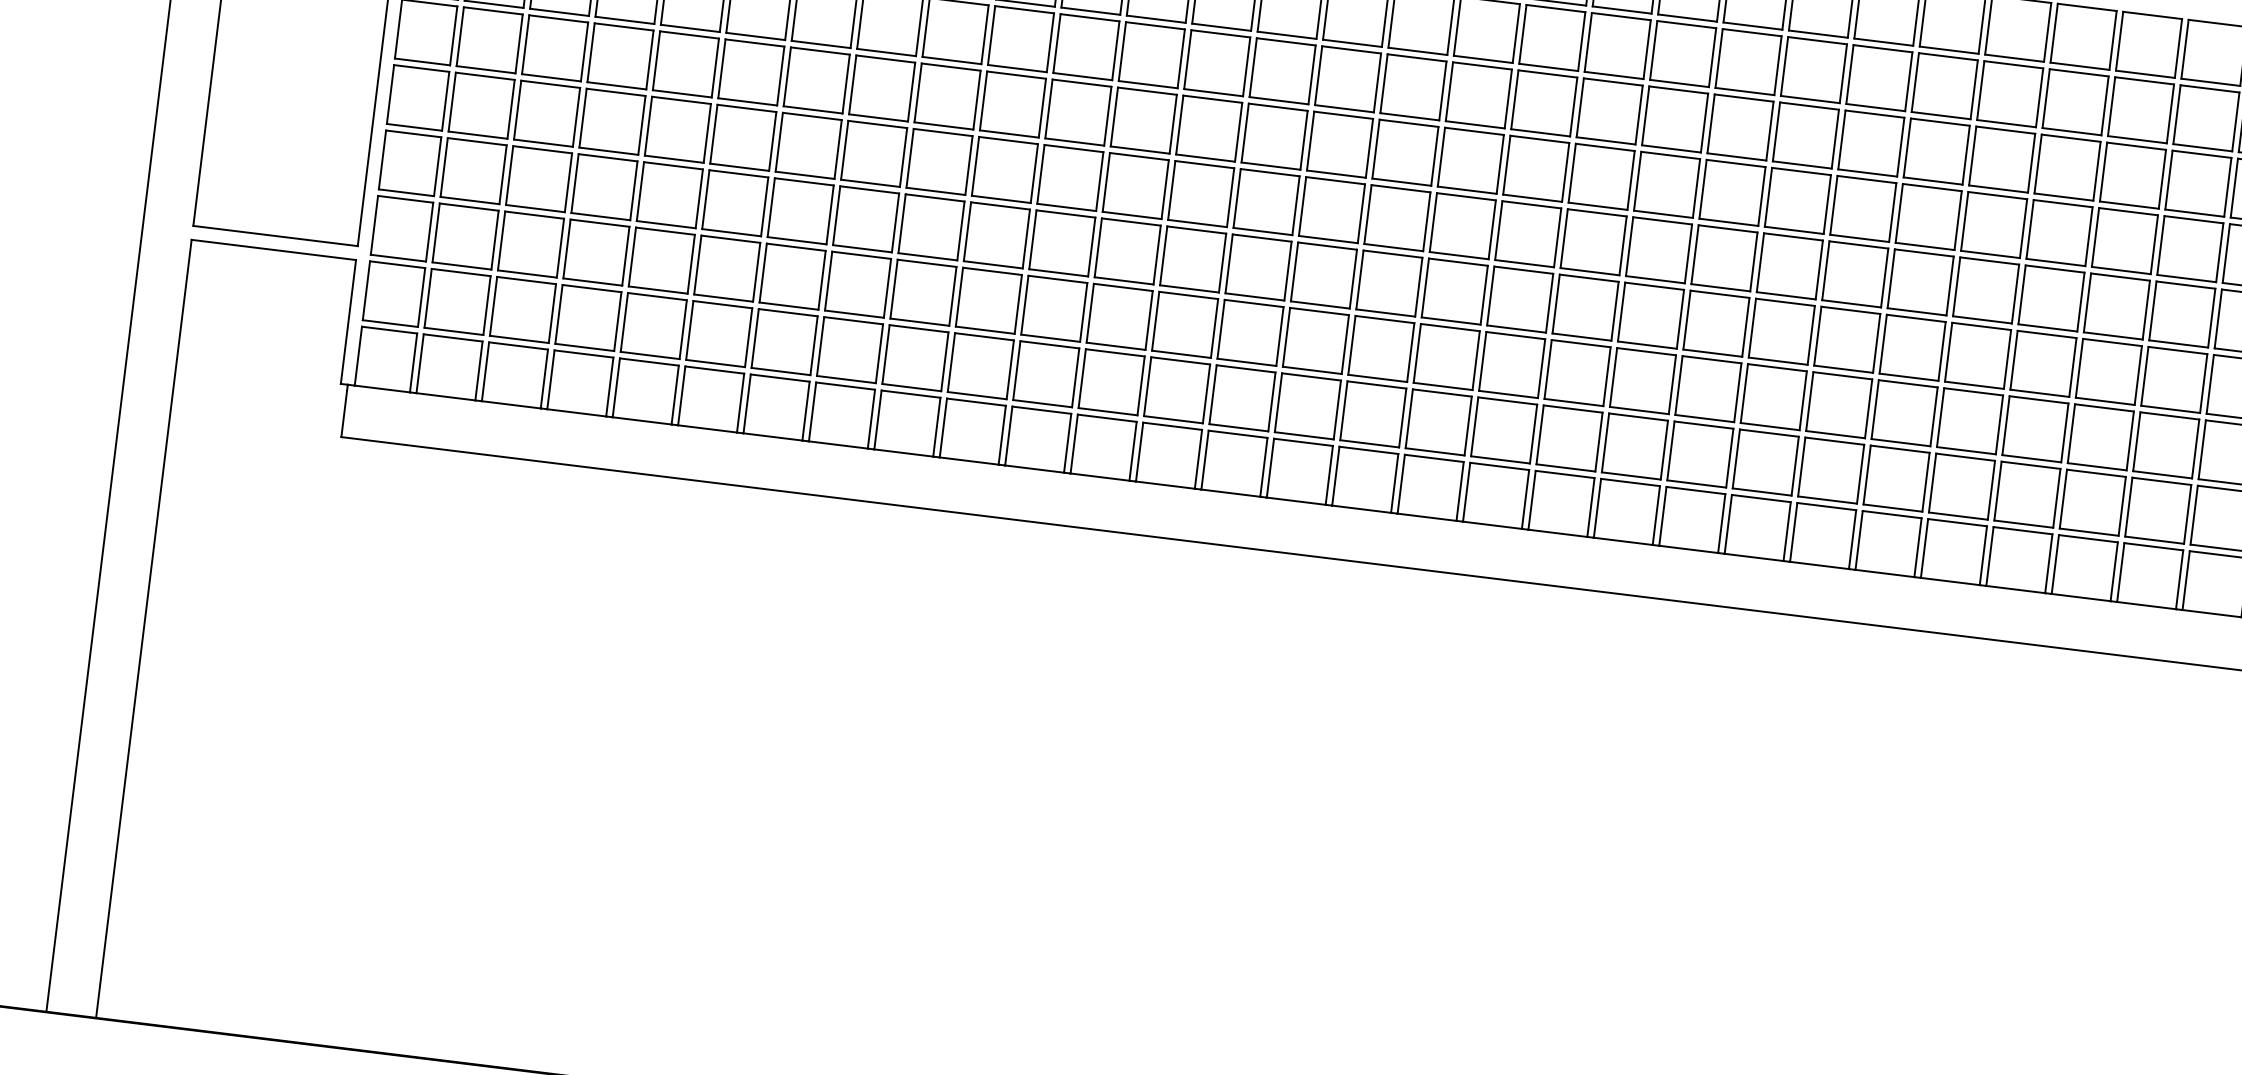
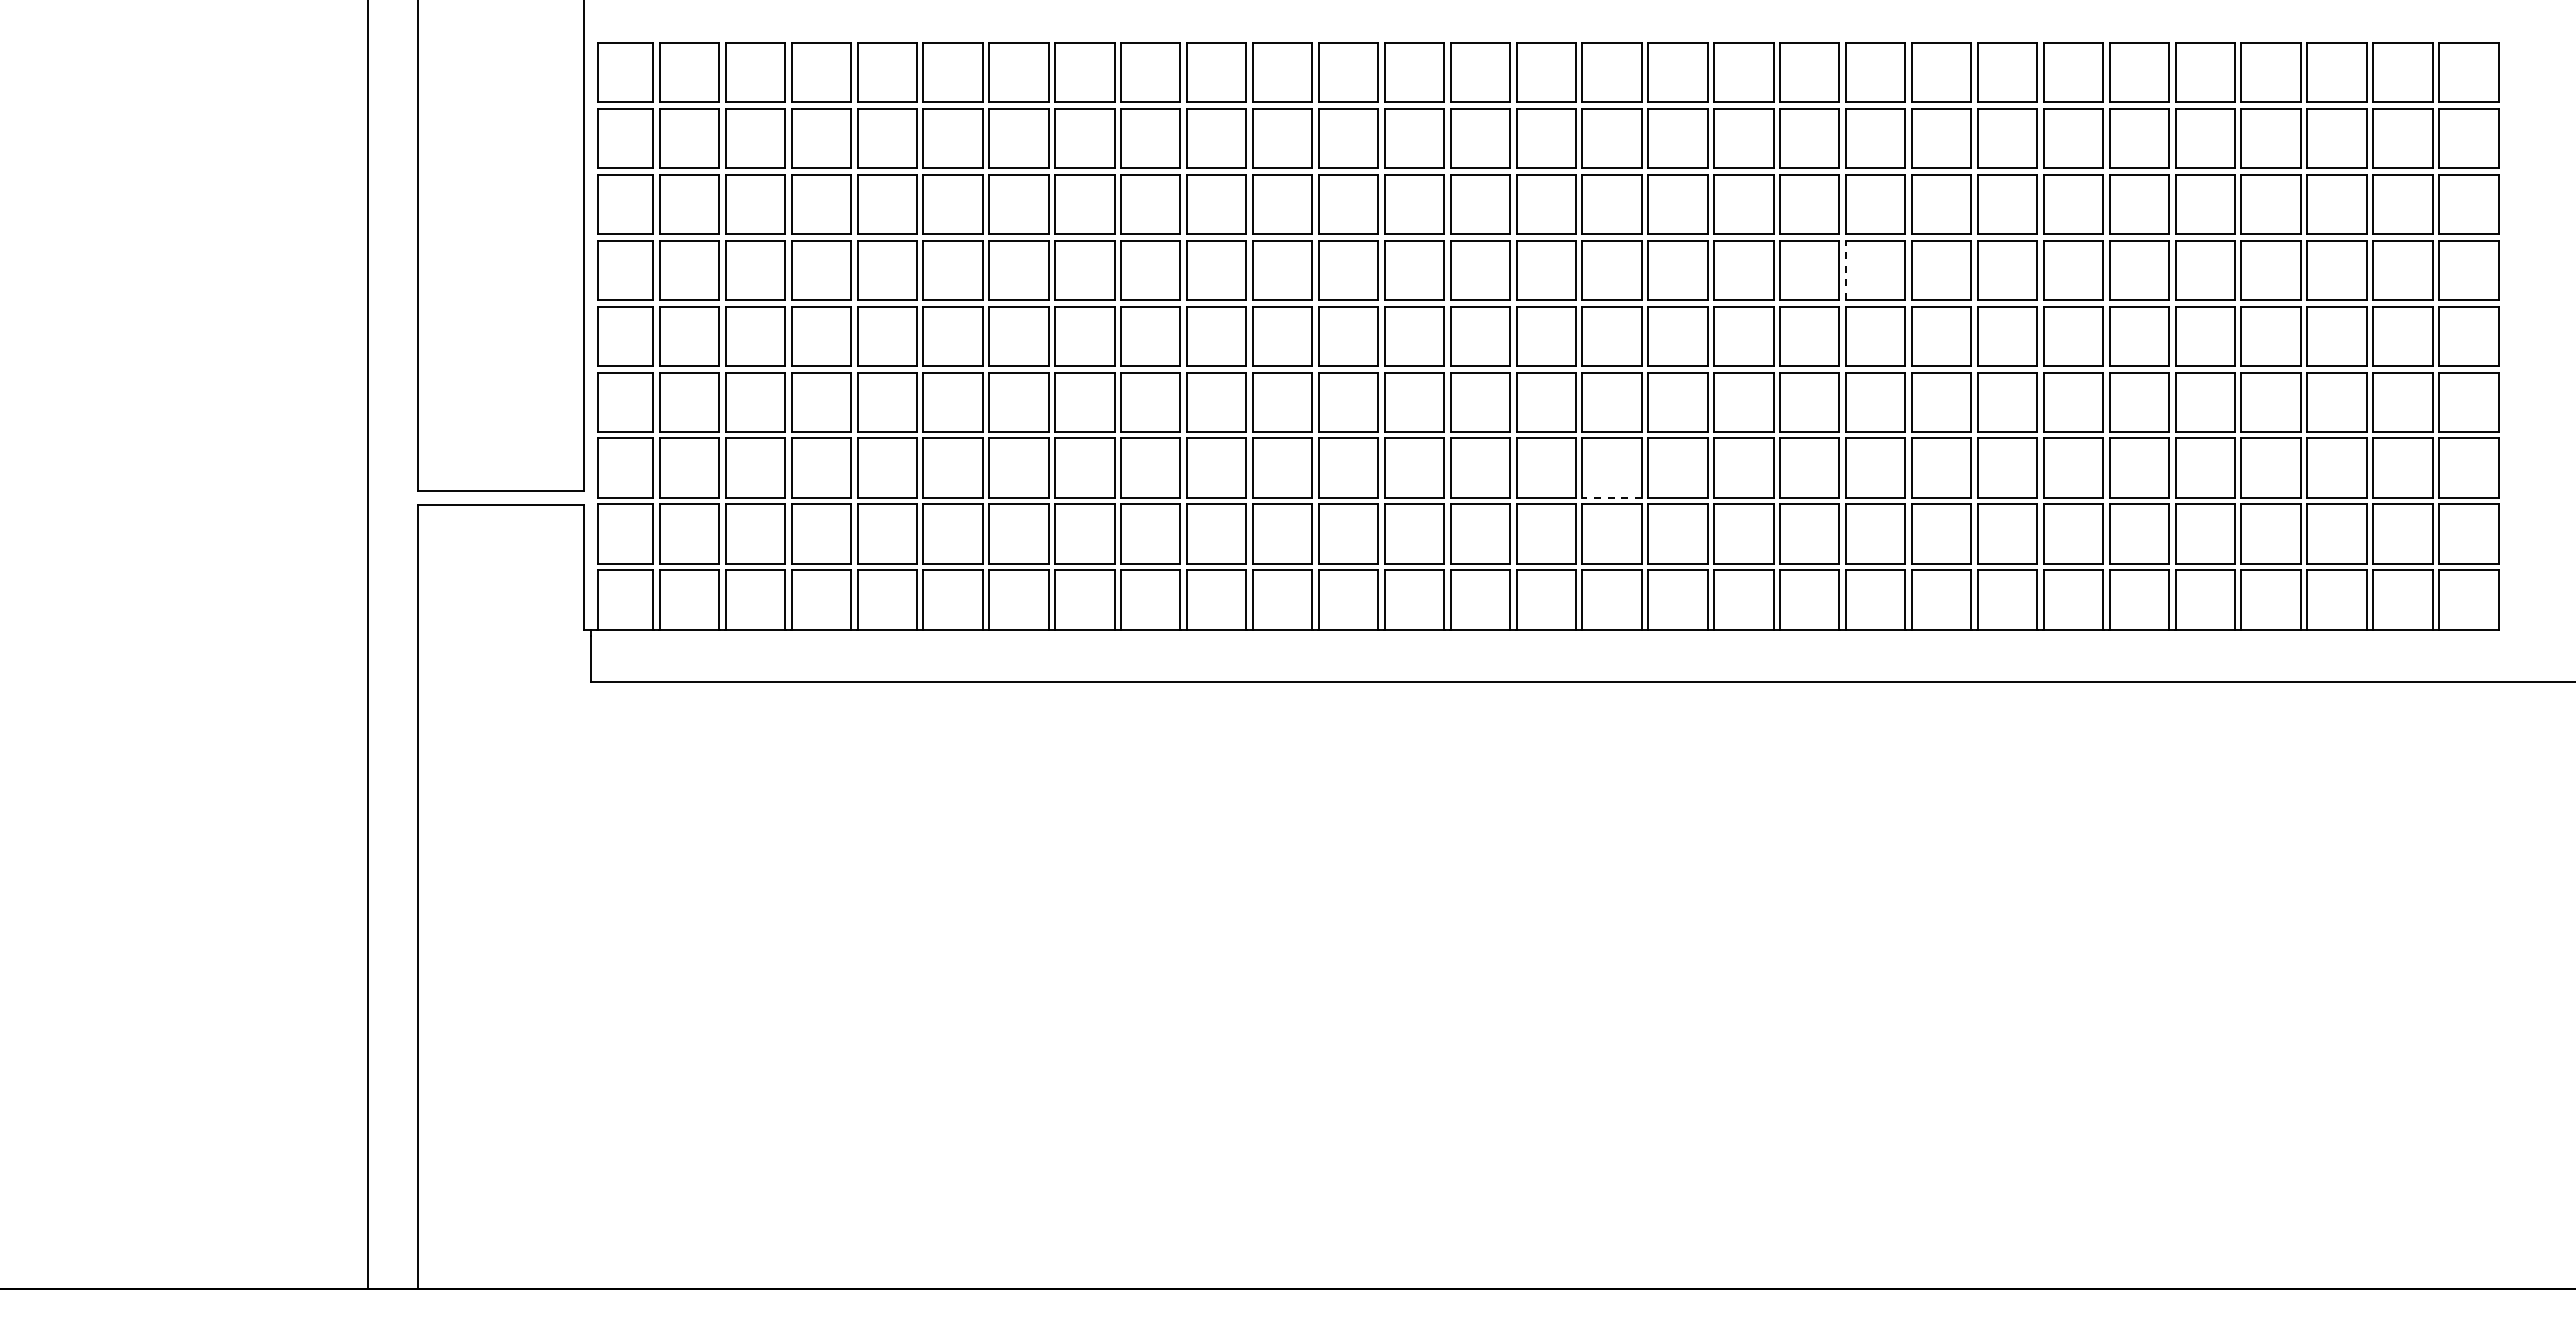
line: (1638, 181) -> (1846, 270), solid -> dashed
line: (1378, 378) -> (1612, 497), solid -> dashed

